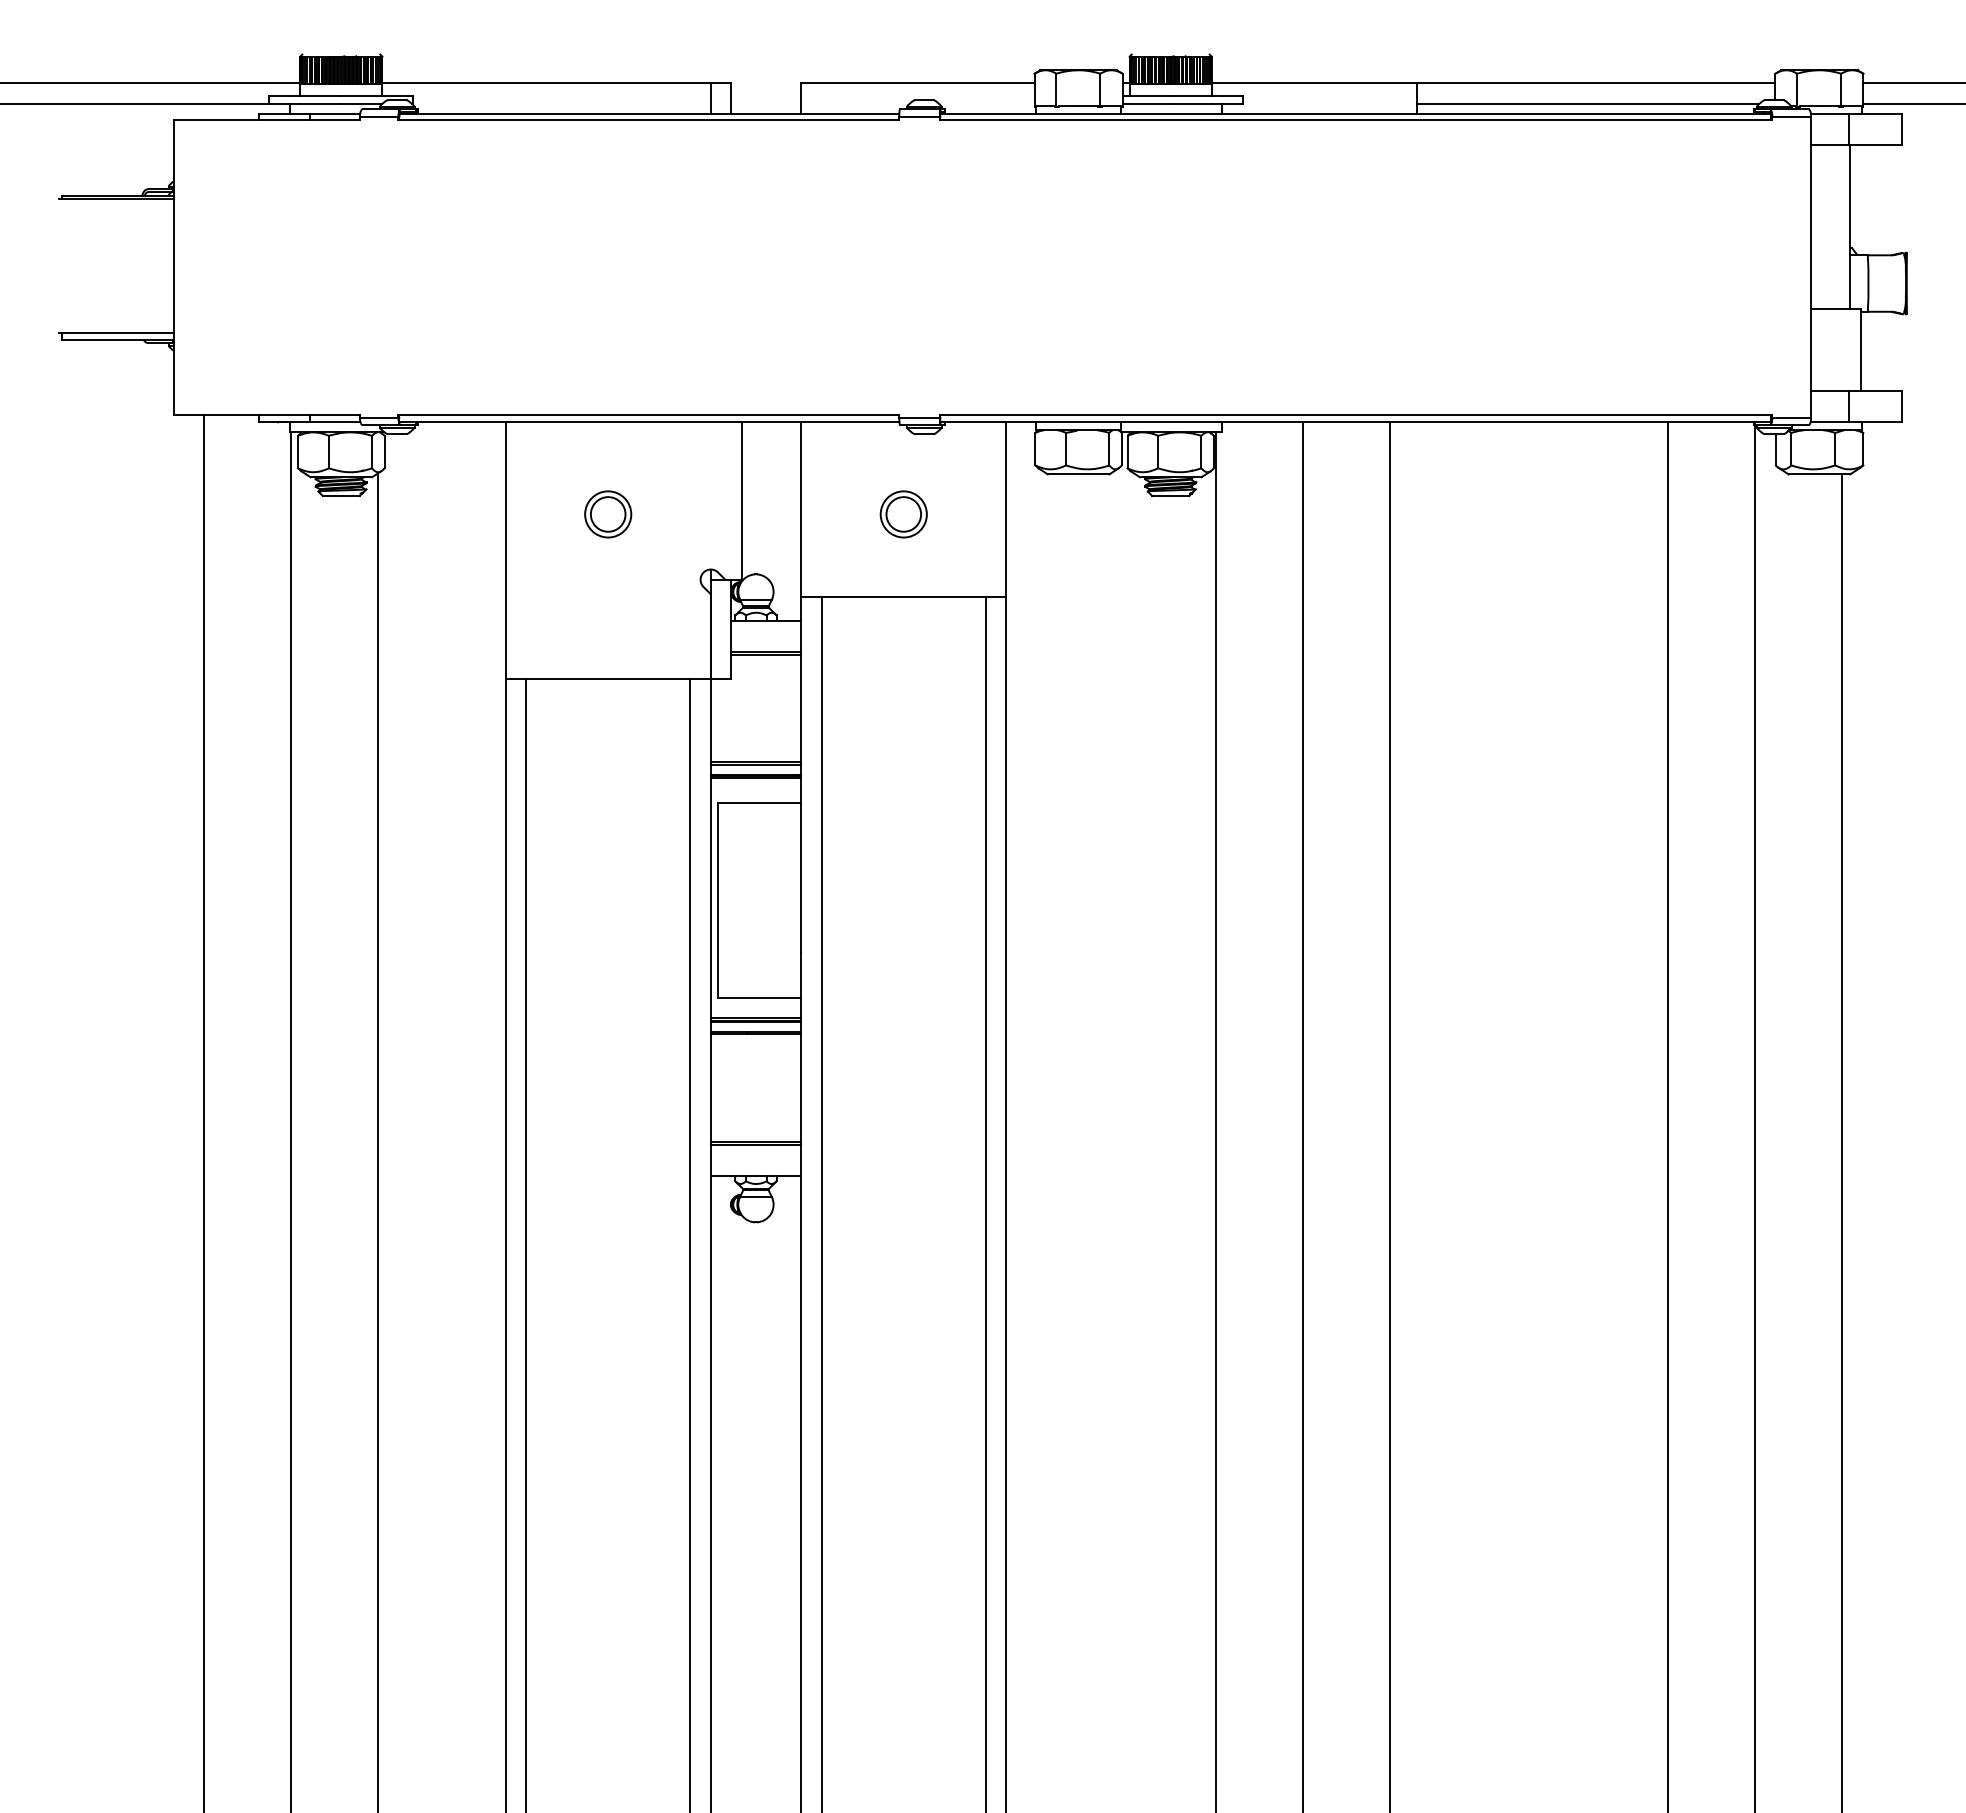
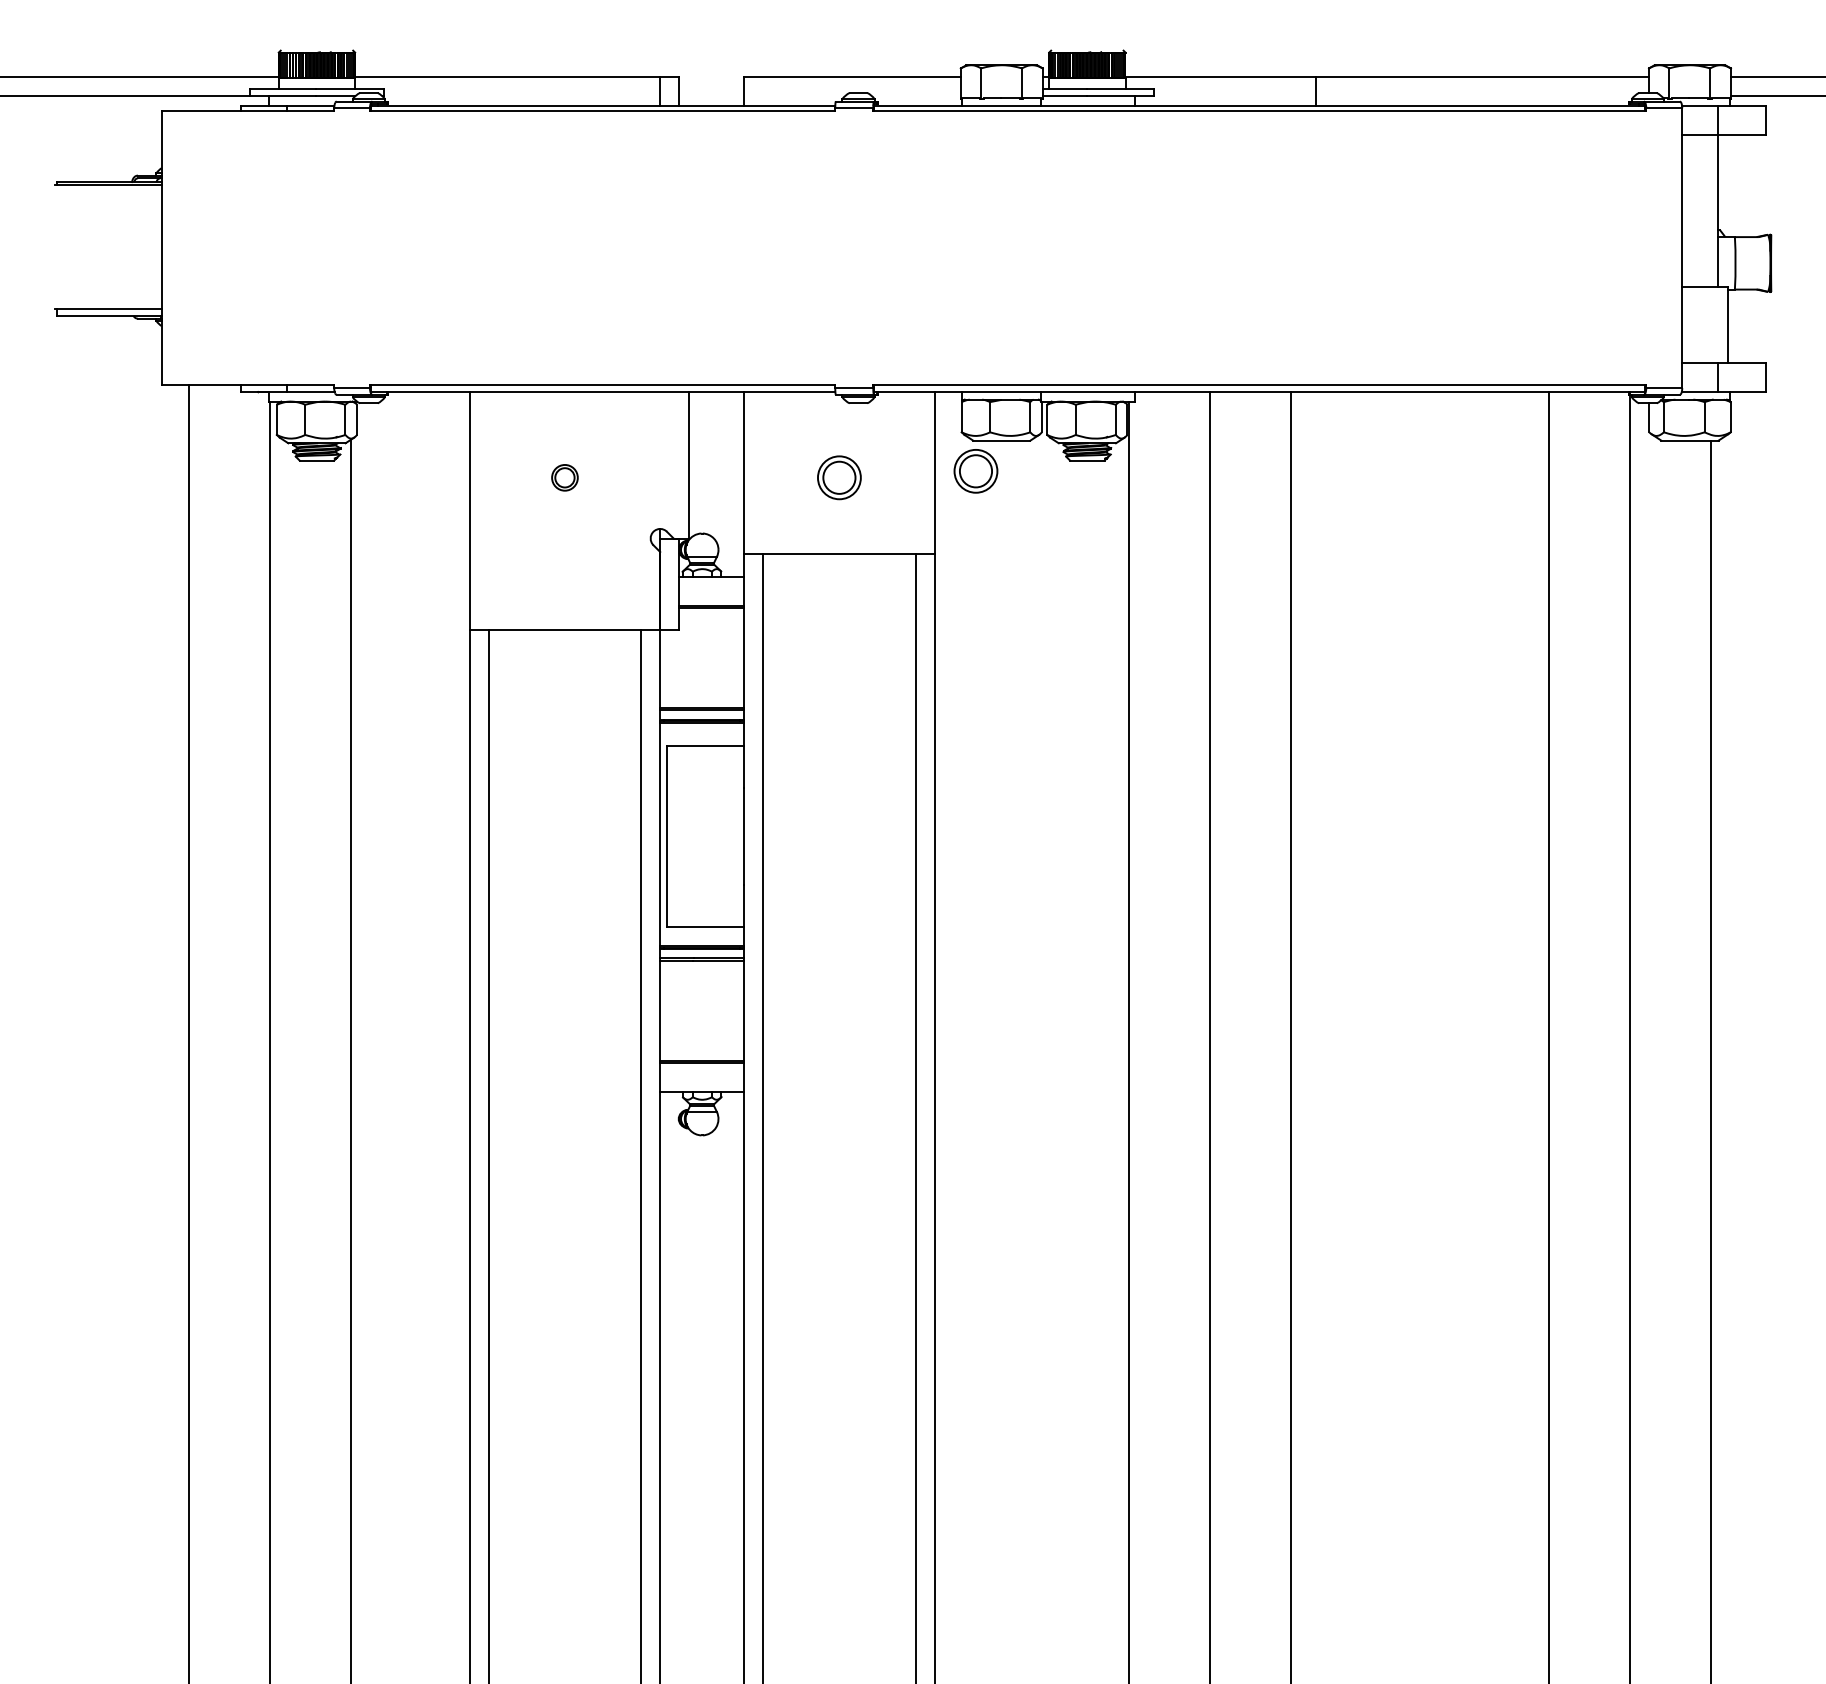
line: (1588, 103) -> (1475, 96), removed
part: (1050, 507) -> (975, 471), added
part: (608, 514) -> (565, 477), size x0.6

